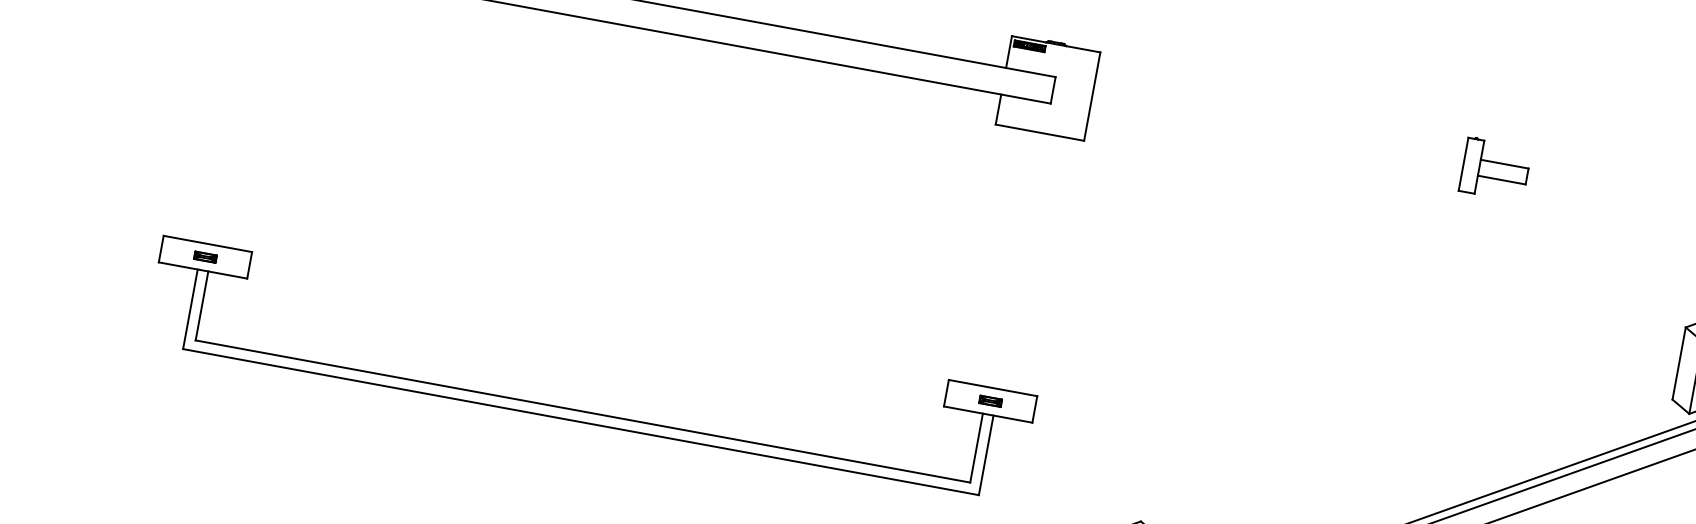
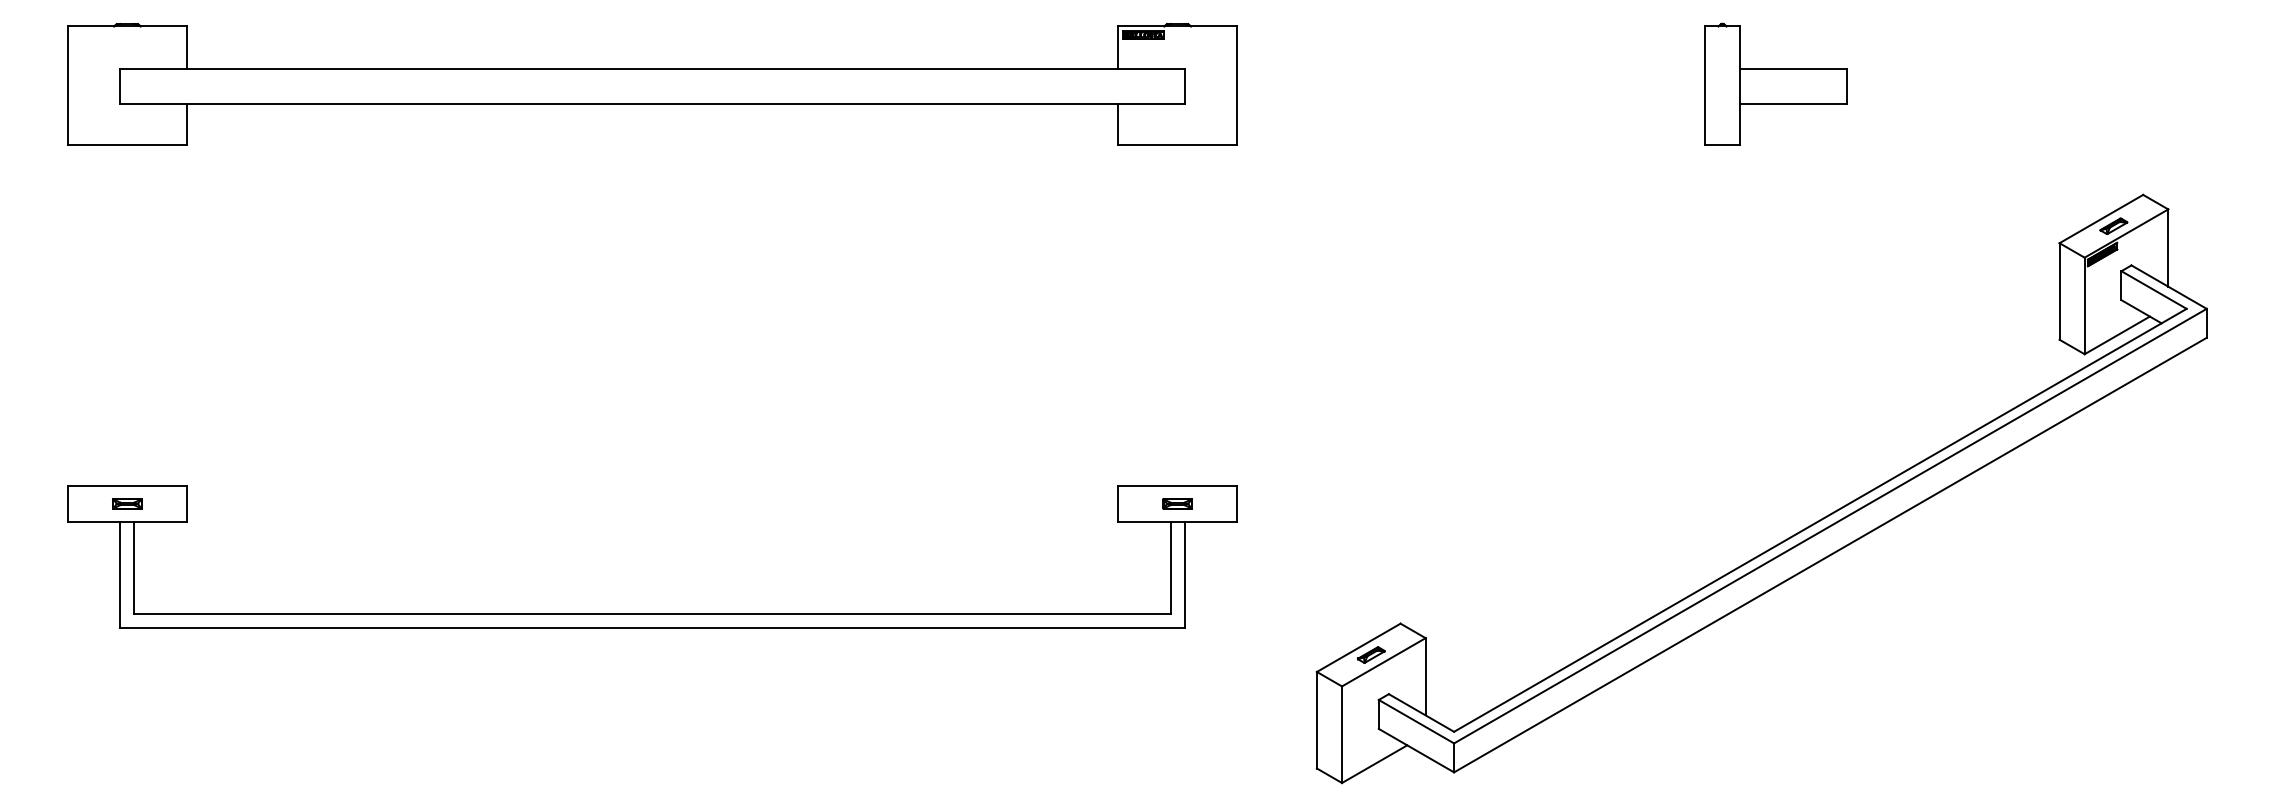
part: (1495, 169) -> (1775, 83), size x1.67

